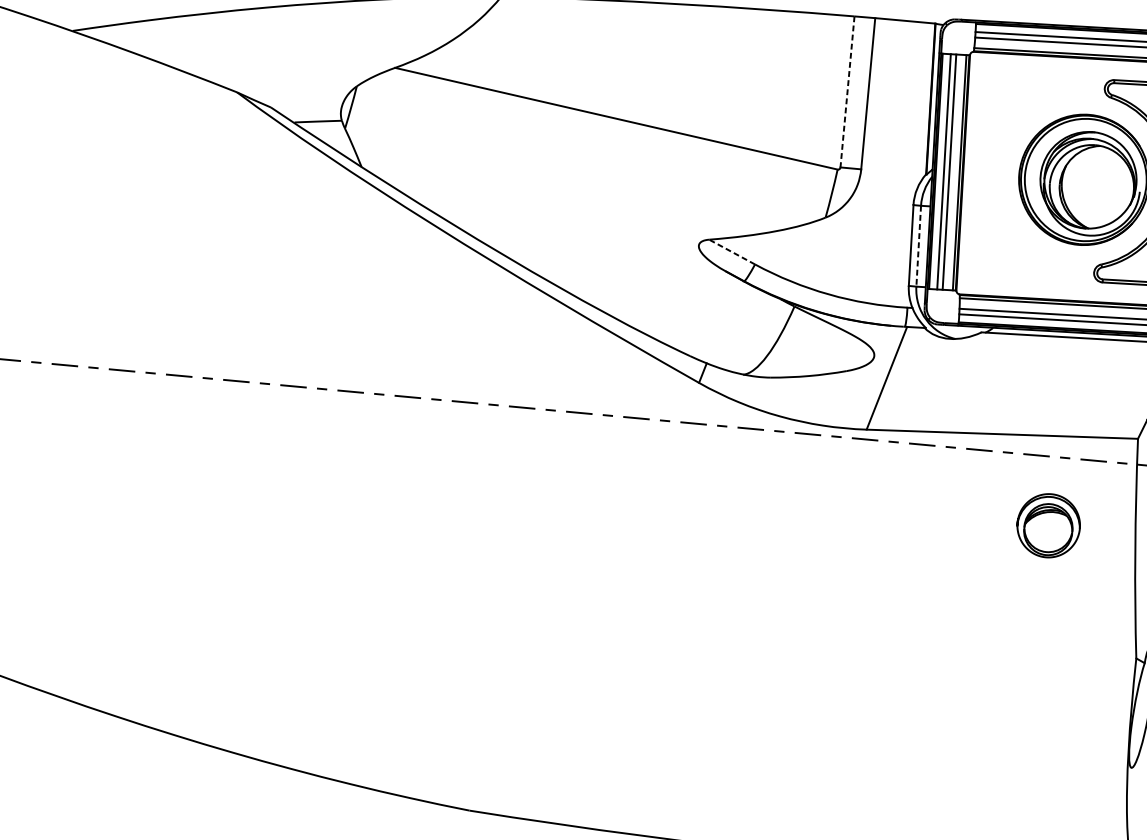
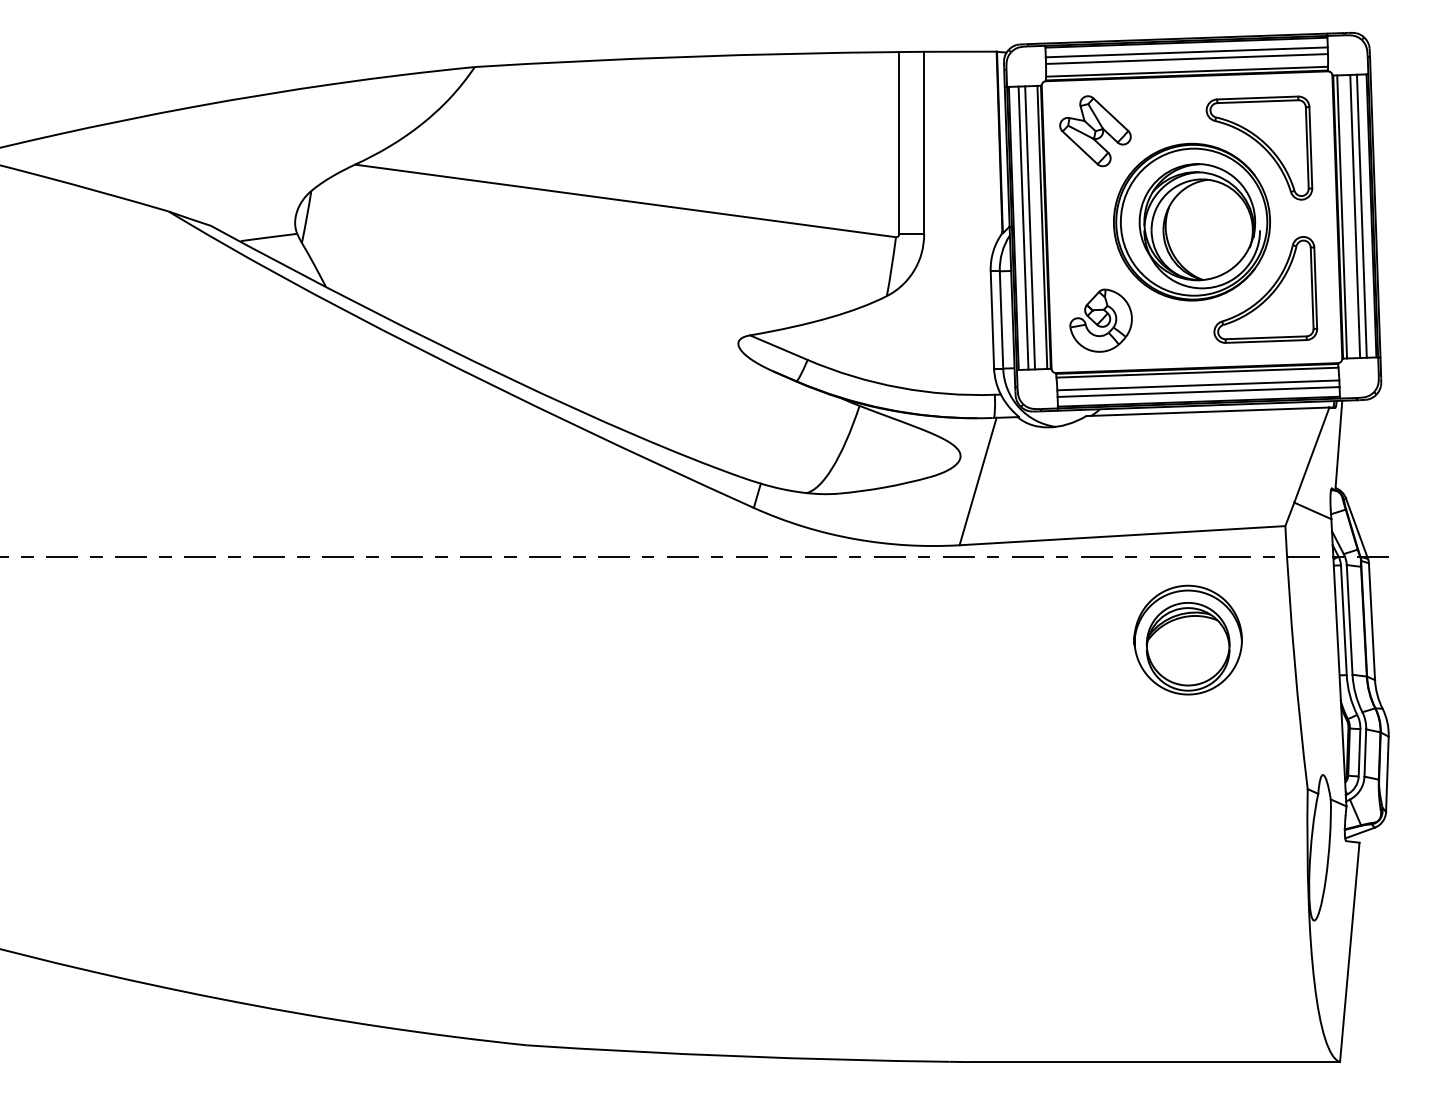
line: (847, 92) -> (899, 143), dashed -> solid
part: (1011, 97) -> (1095, 131), added
line: (918, 245) -> (1001, 319), dashed -> solid
line: (731, 251) -> (778, 347), dashed -> solid
part: (1000, 254) -> (1100, 320), added
part: (1048, 525) -> (1187, 639), size x1.43

